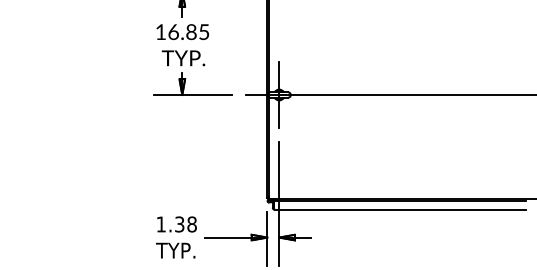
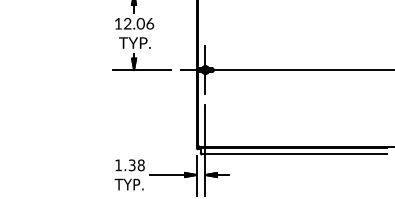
text: (188, 31) -> (138, 23), 16.85 -> 12.06

